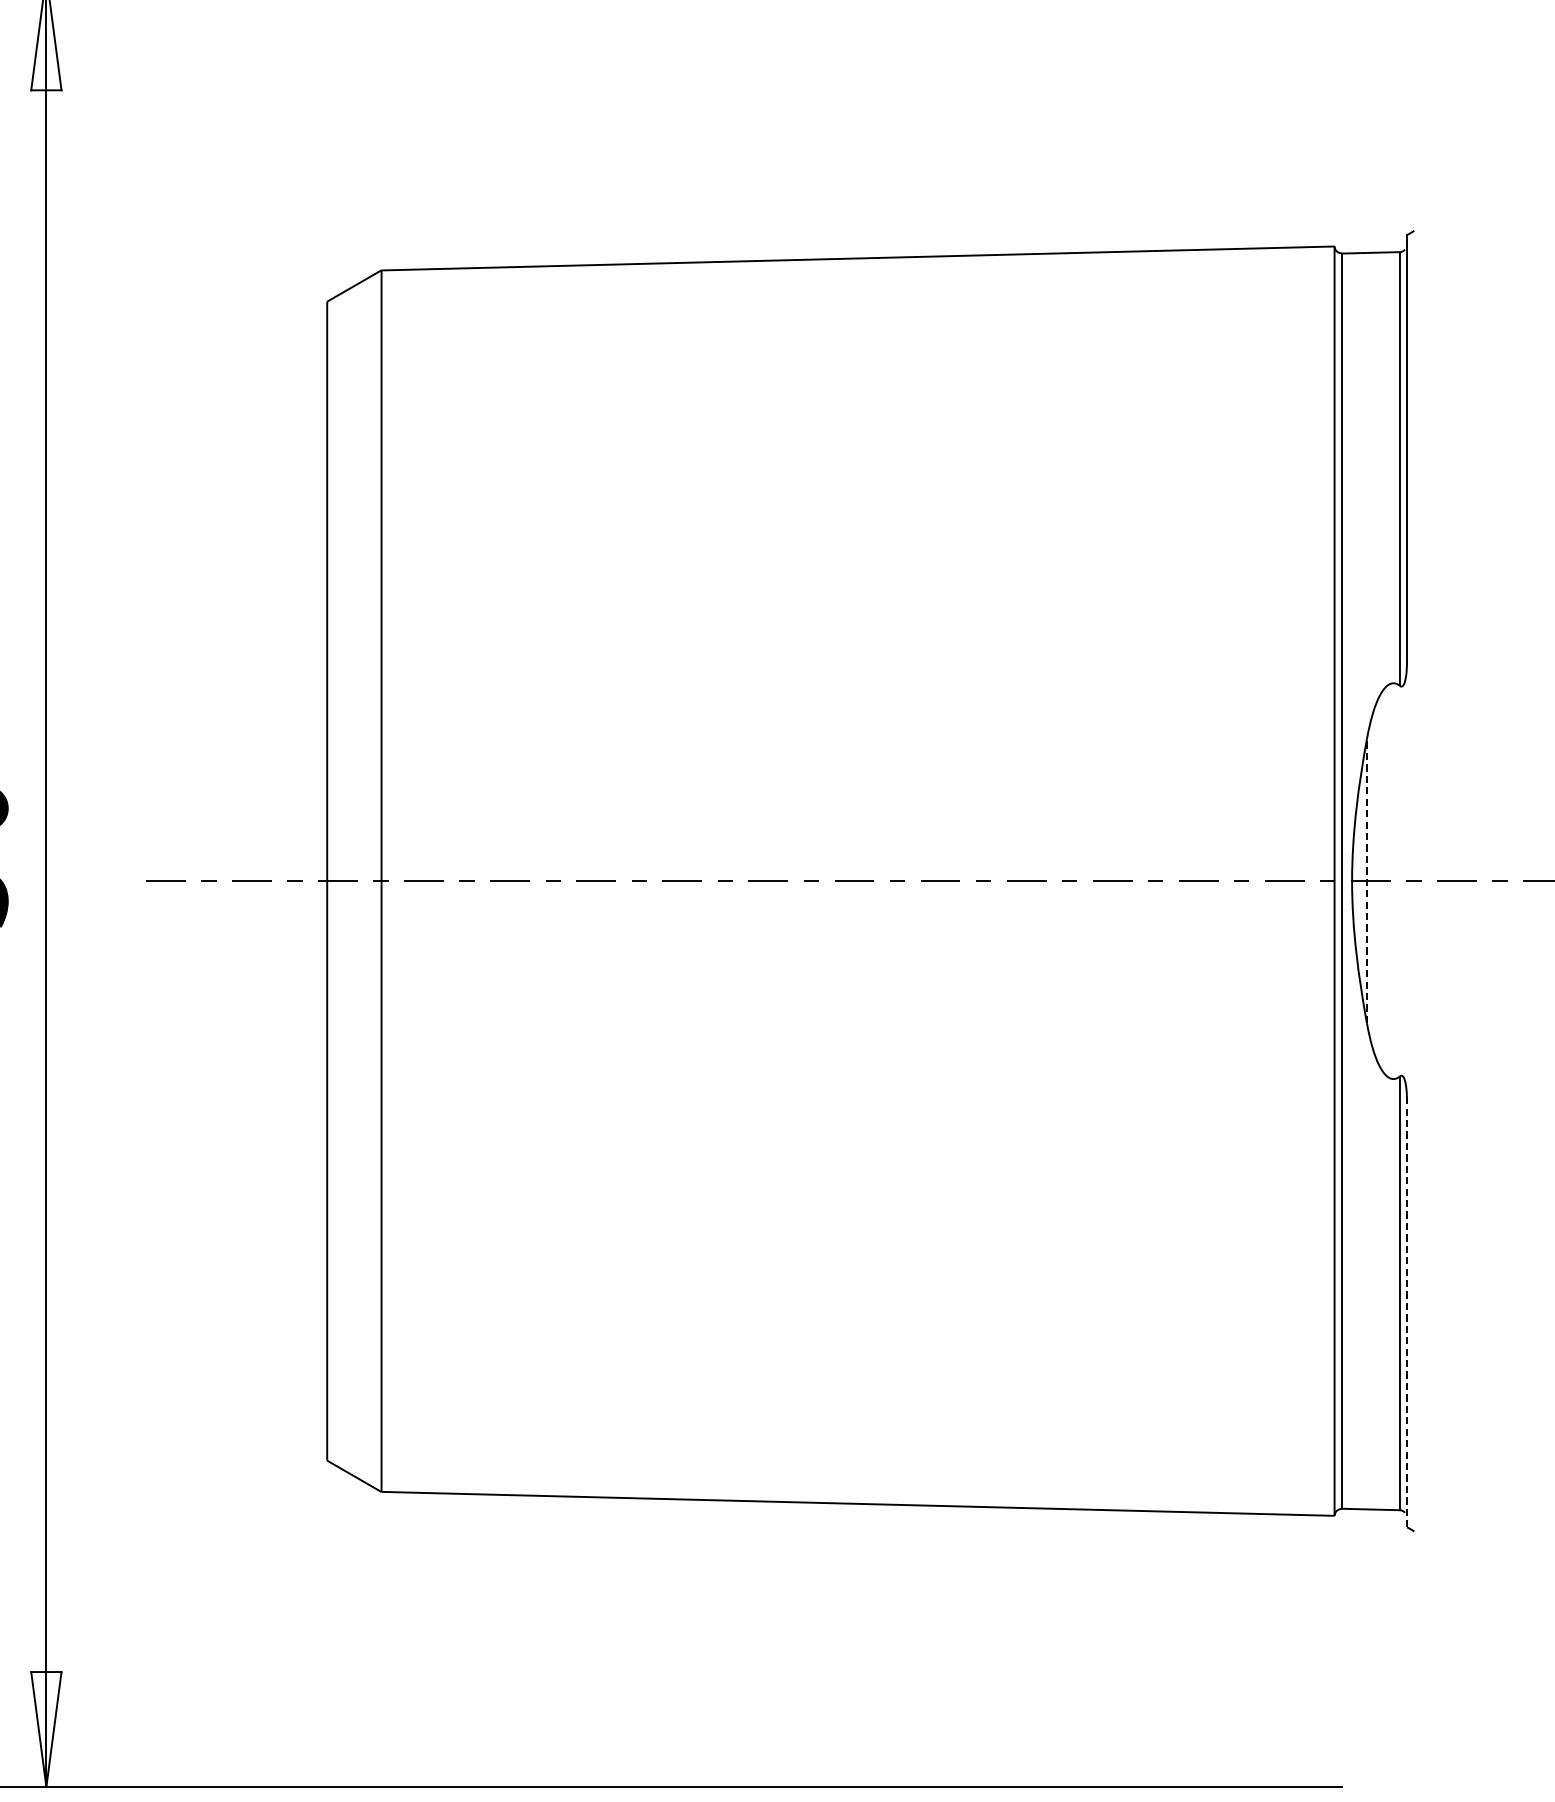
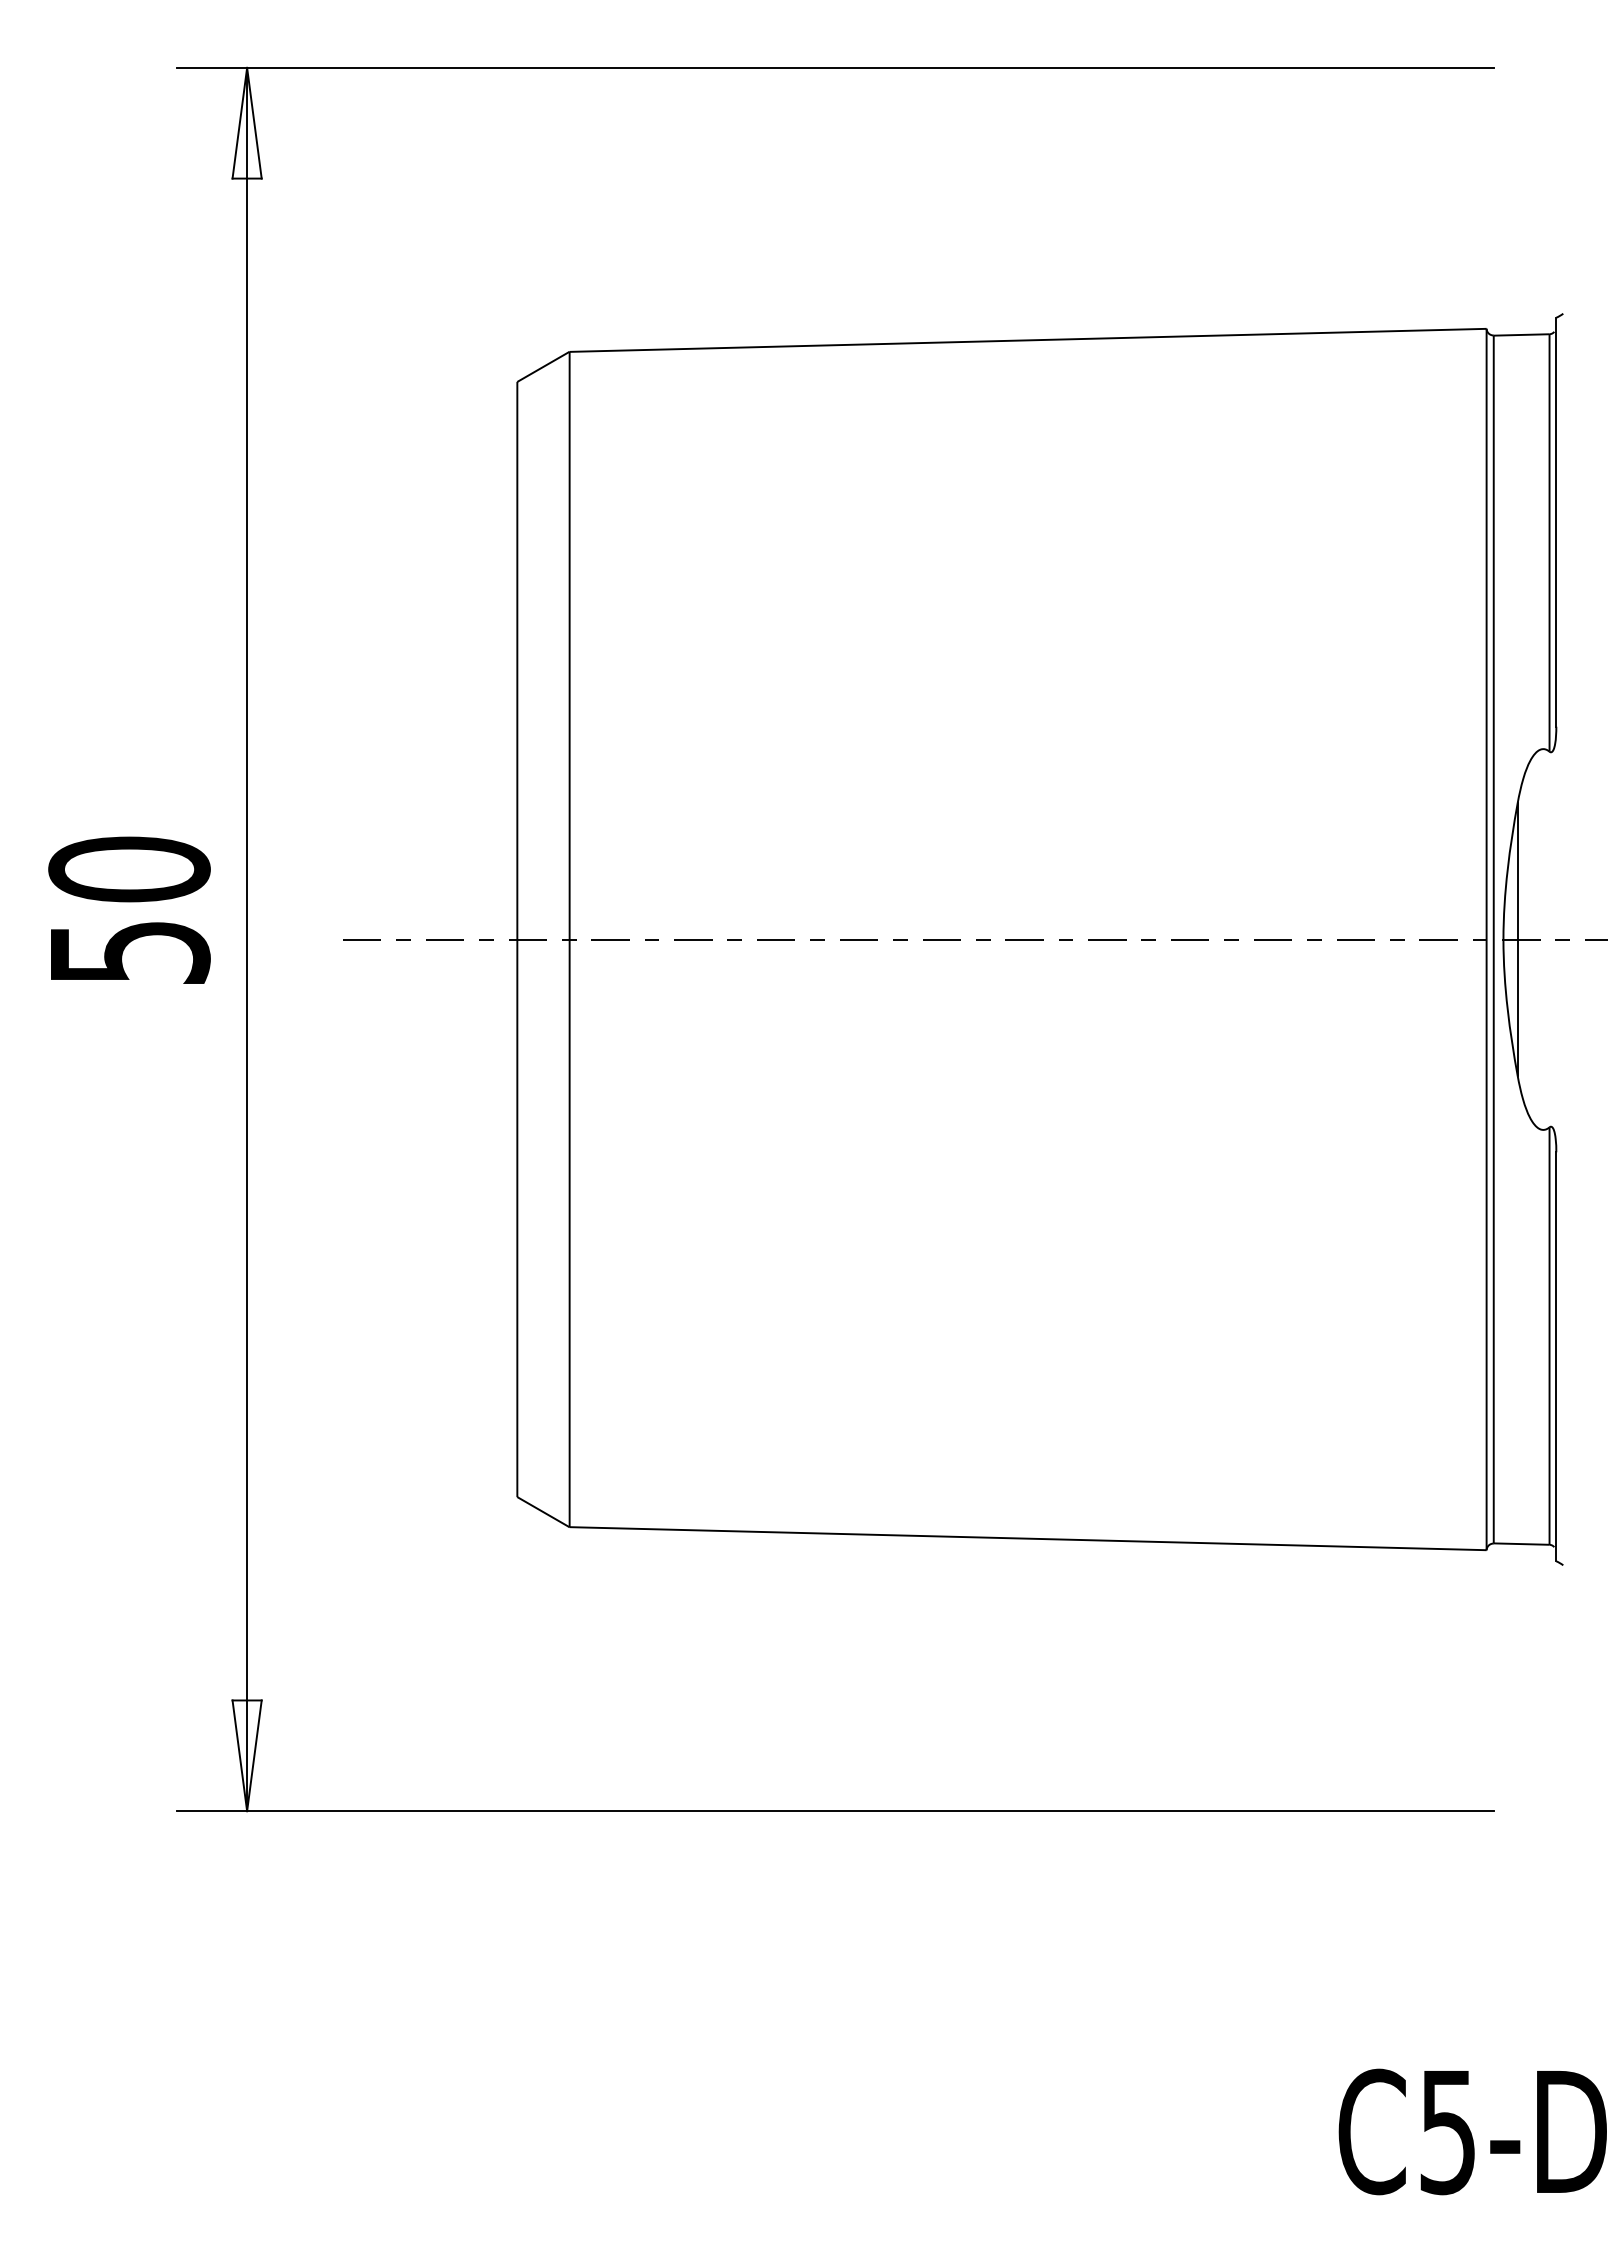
line: (1366, 881) -> (1517, 939), dashed -> solid
line: (1407, 1314) -> (1556, 1356), dashed -> solid

